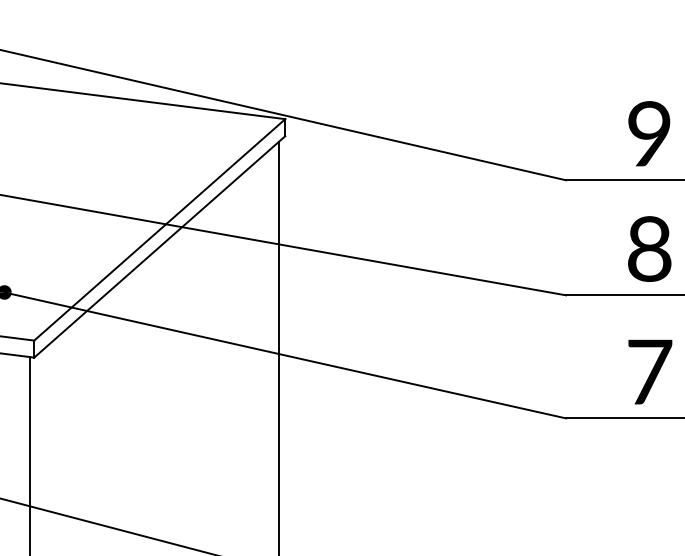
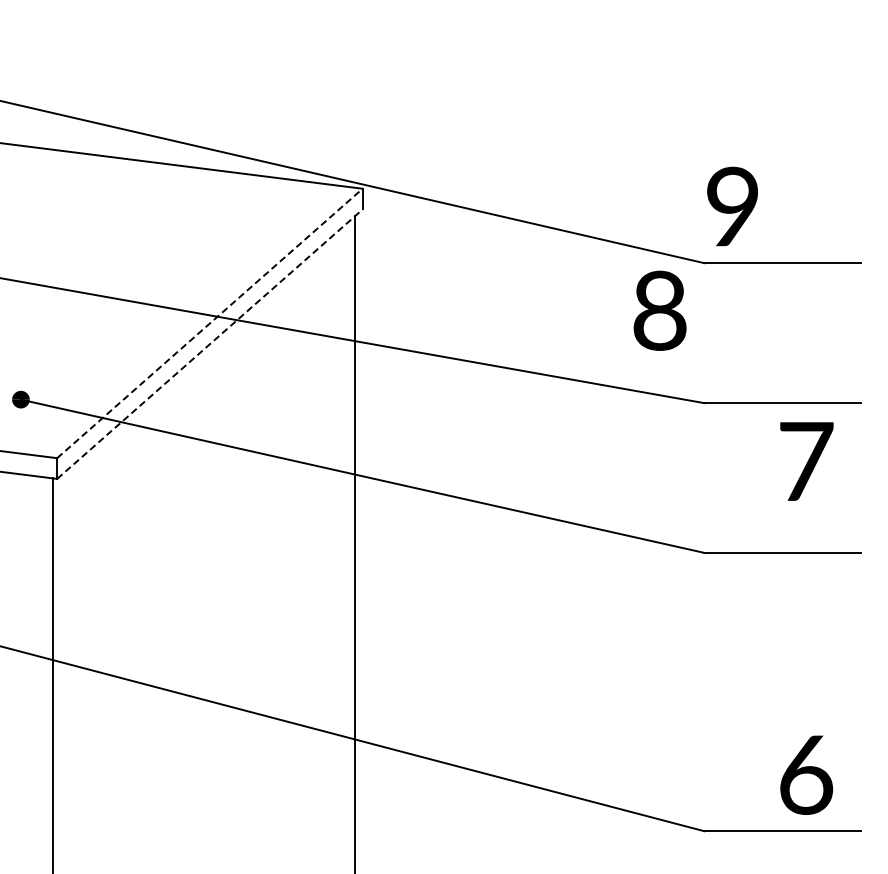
text: (649, 133) -> (732, 206), moved
line: (159, 229) -> (209, 323), solid -> dashed
line: (159, 247) -> (209, 344), solid -> dashed
text: (649, 248) -> (659, 310), moved
text: (650, 372) -> (806, 461), moved

